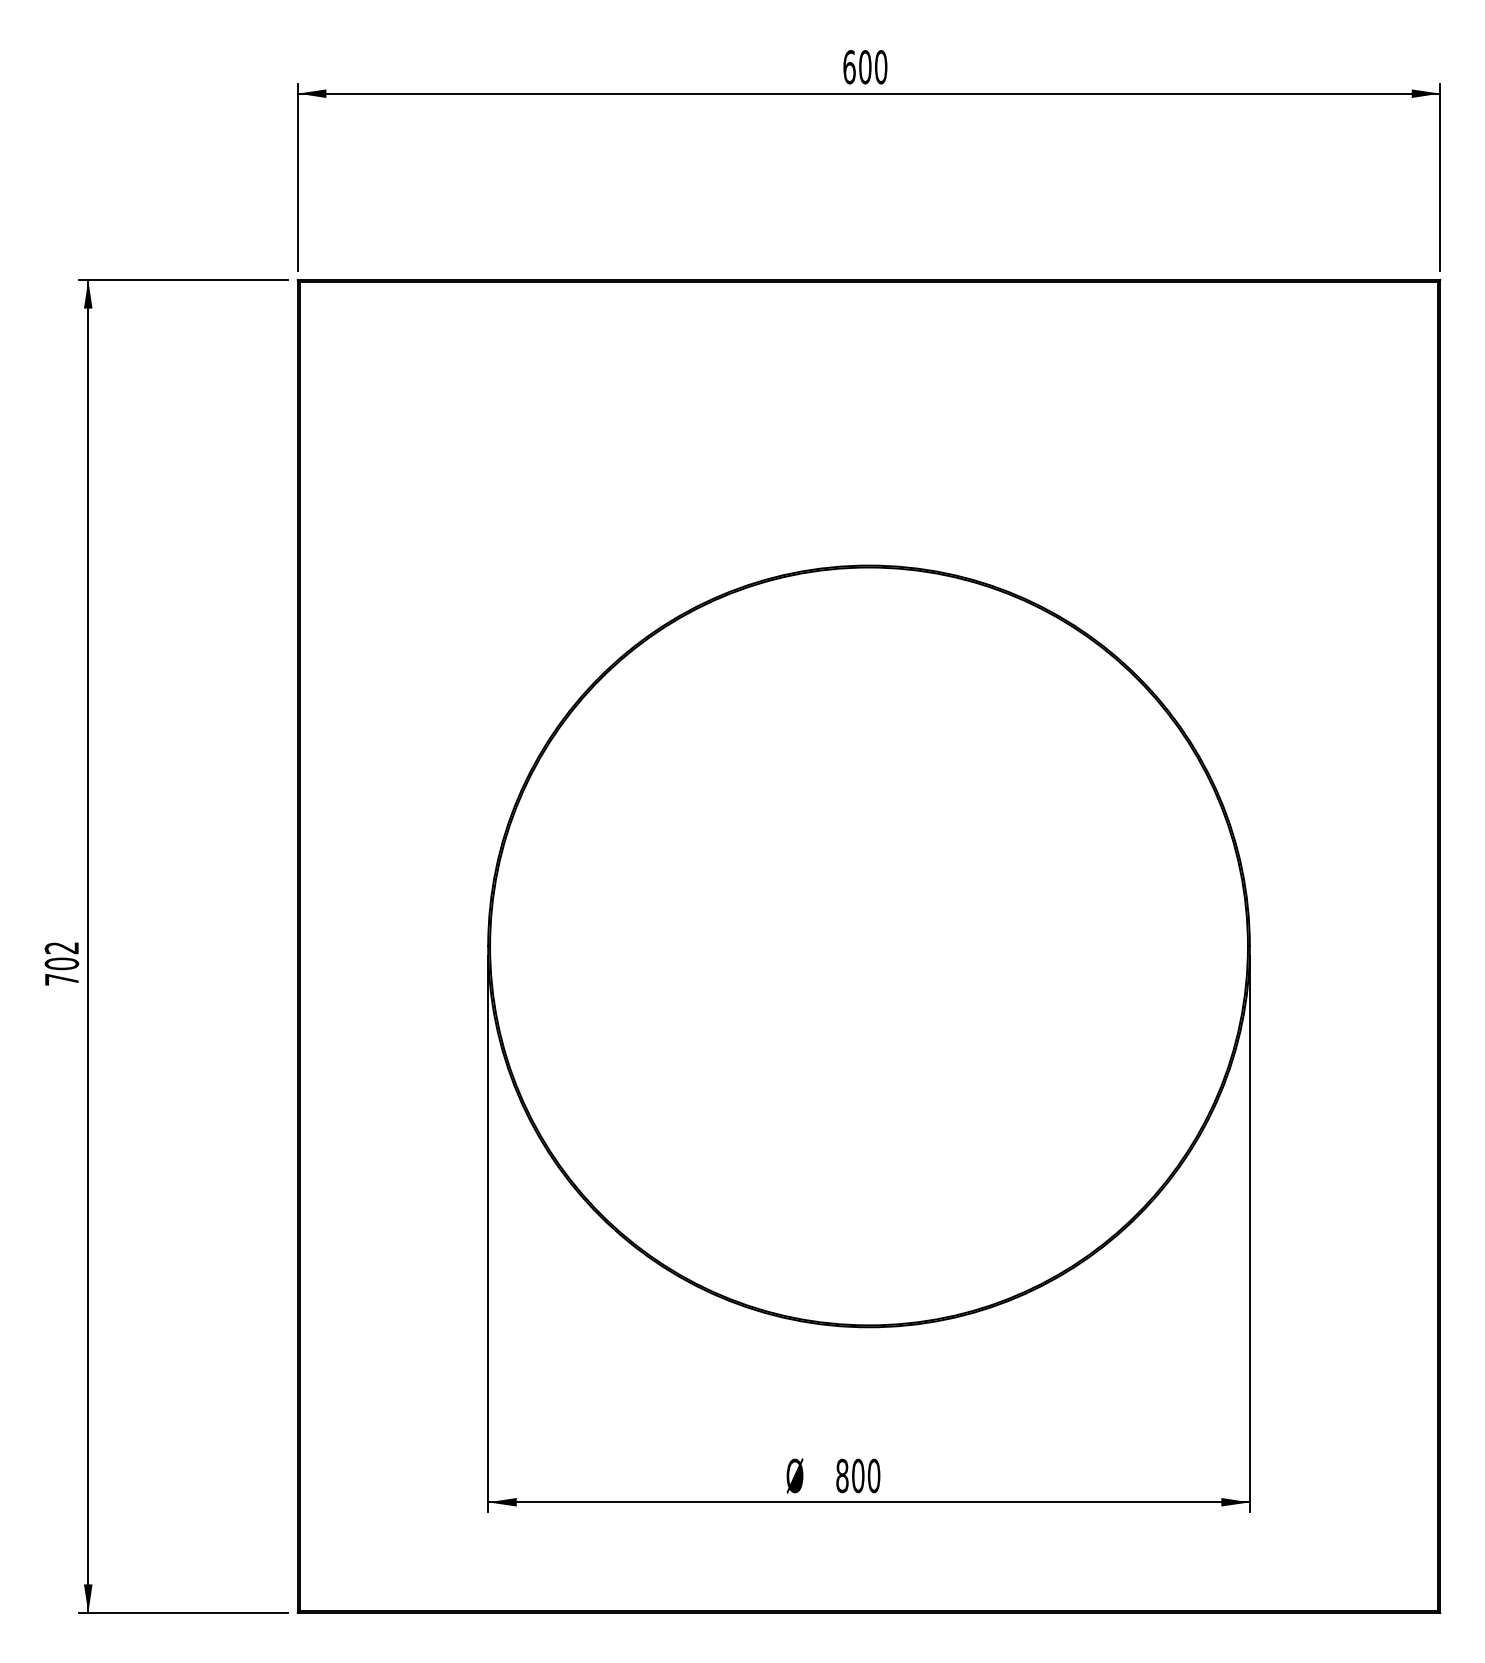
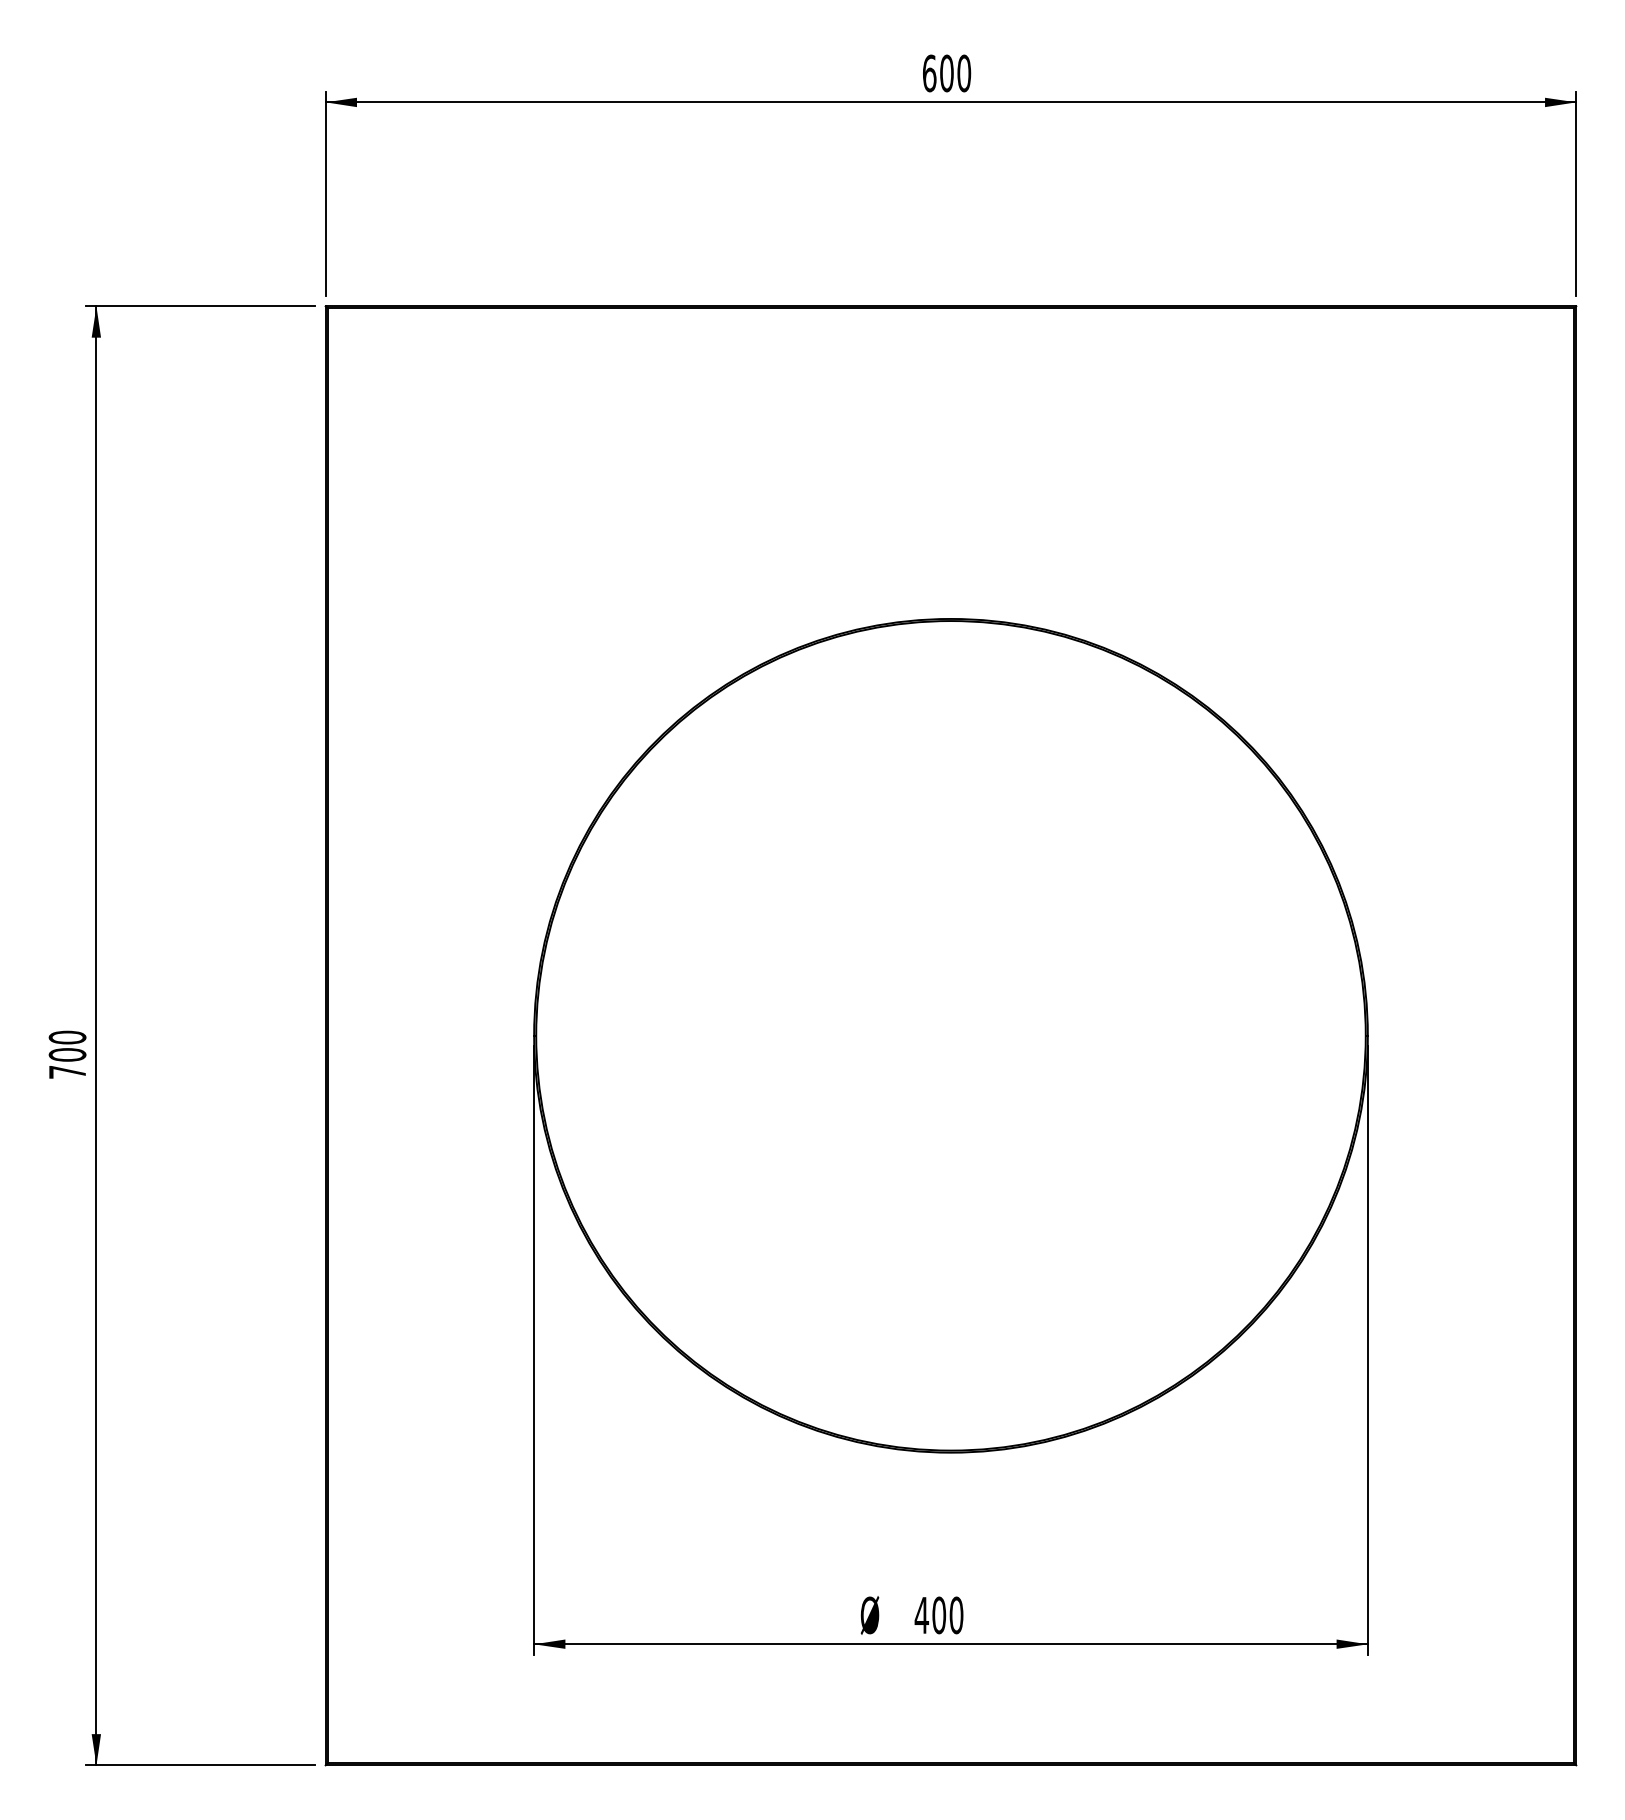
text: (61, 947) -> (67, 1037), 702 -> 700
text: (842, 1476) -> (921, 1615), 800 -> 400

